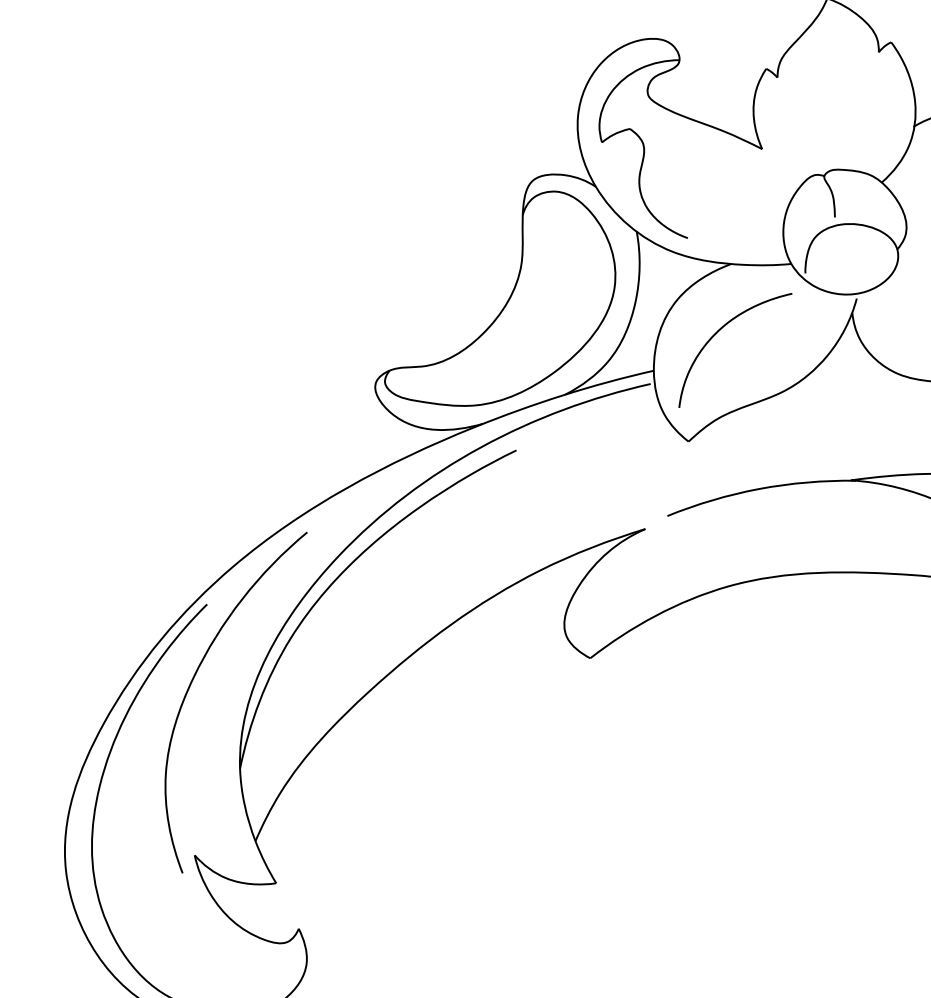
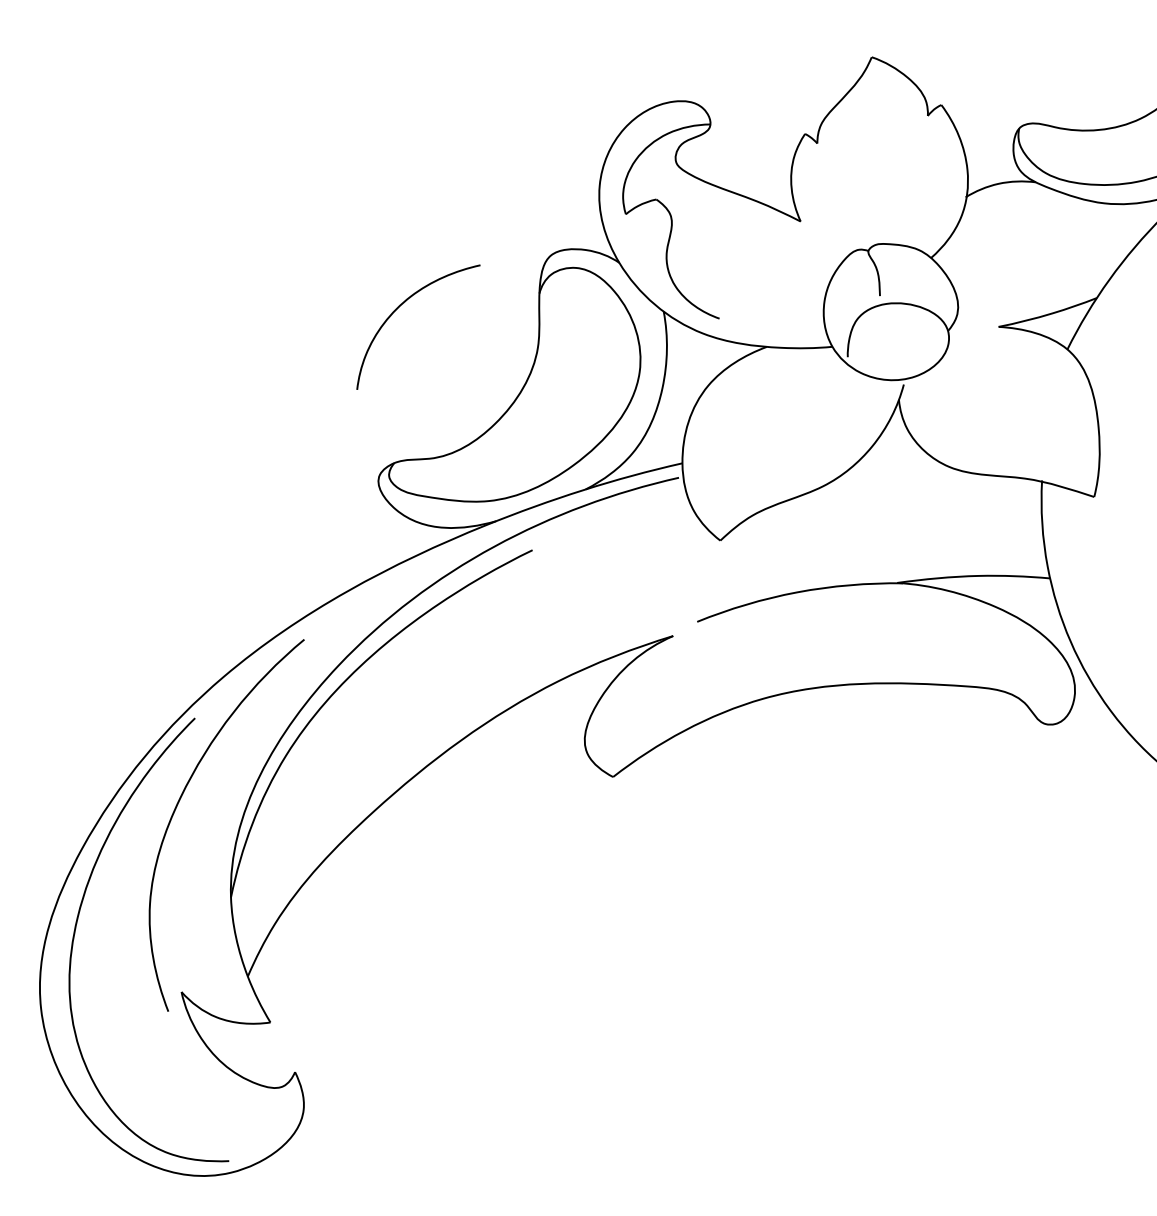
curve: (718, 332) -> (399, 307), moved

